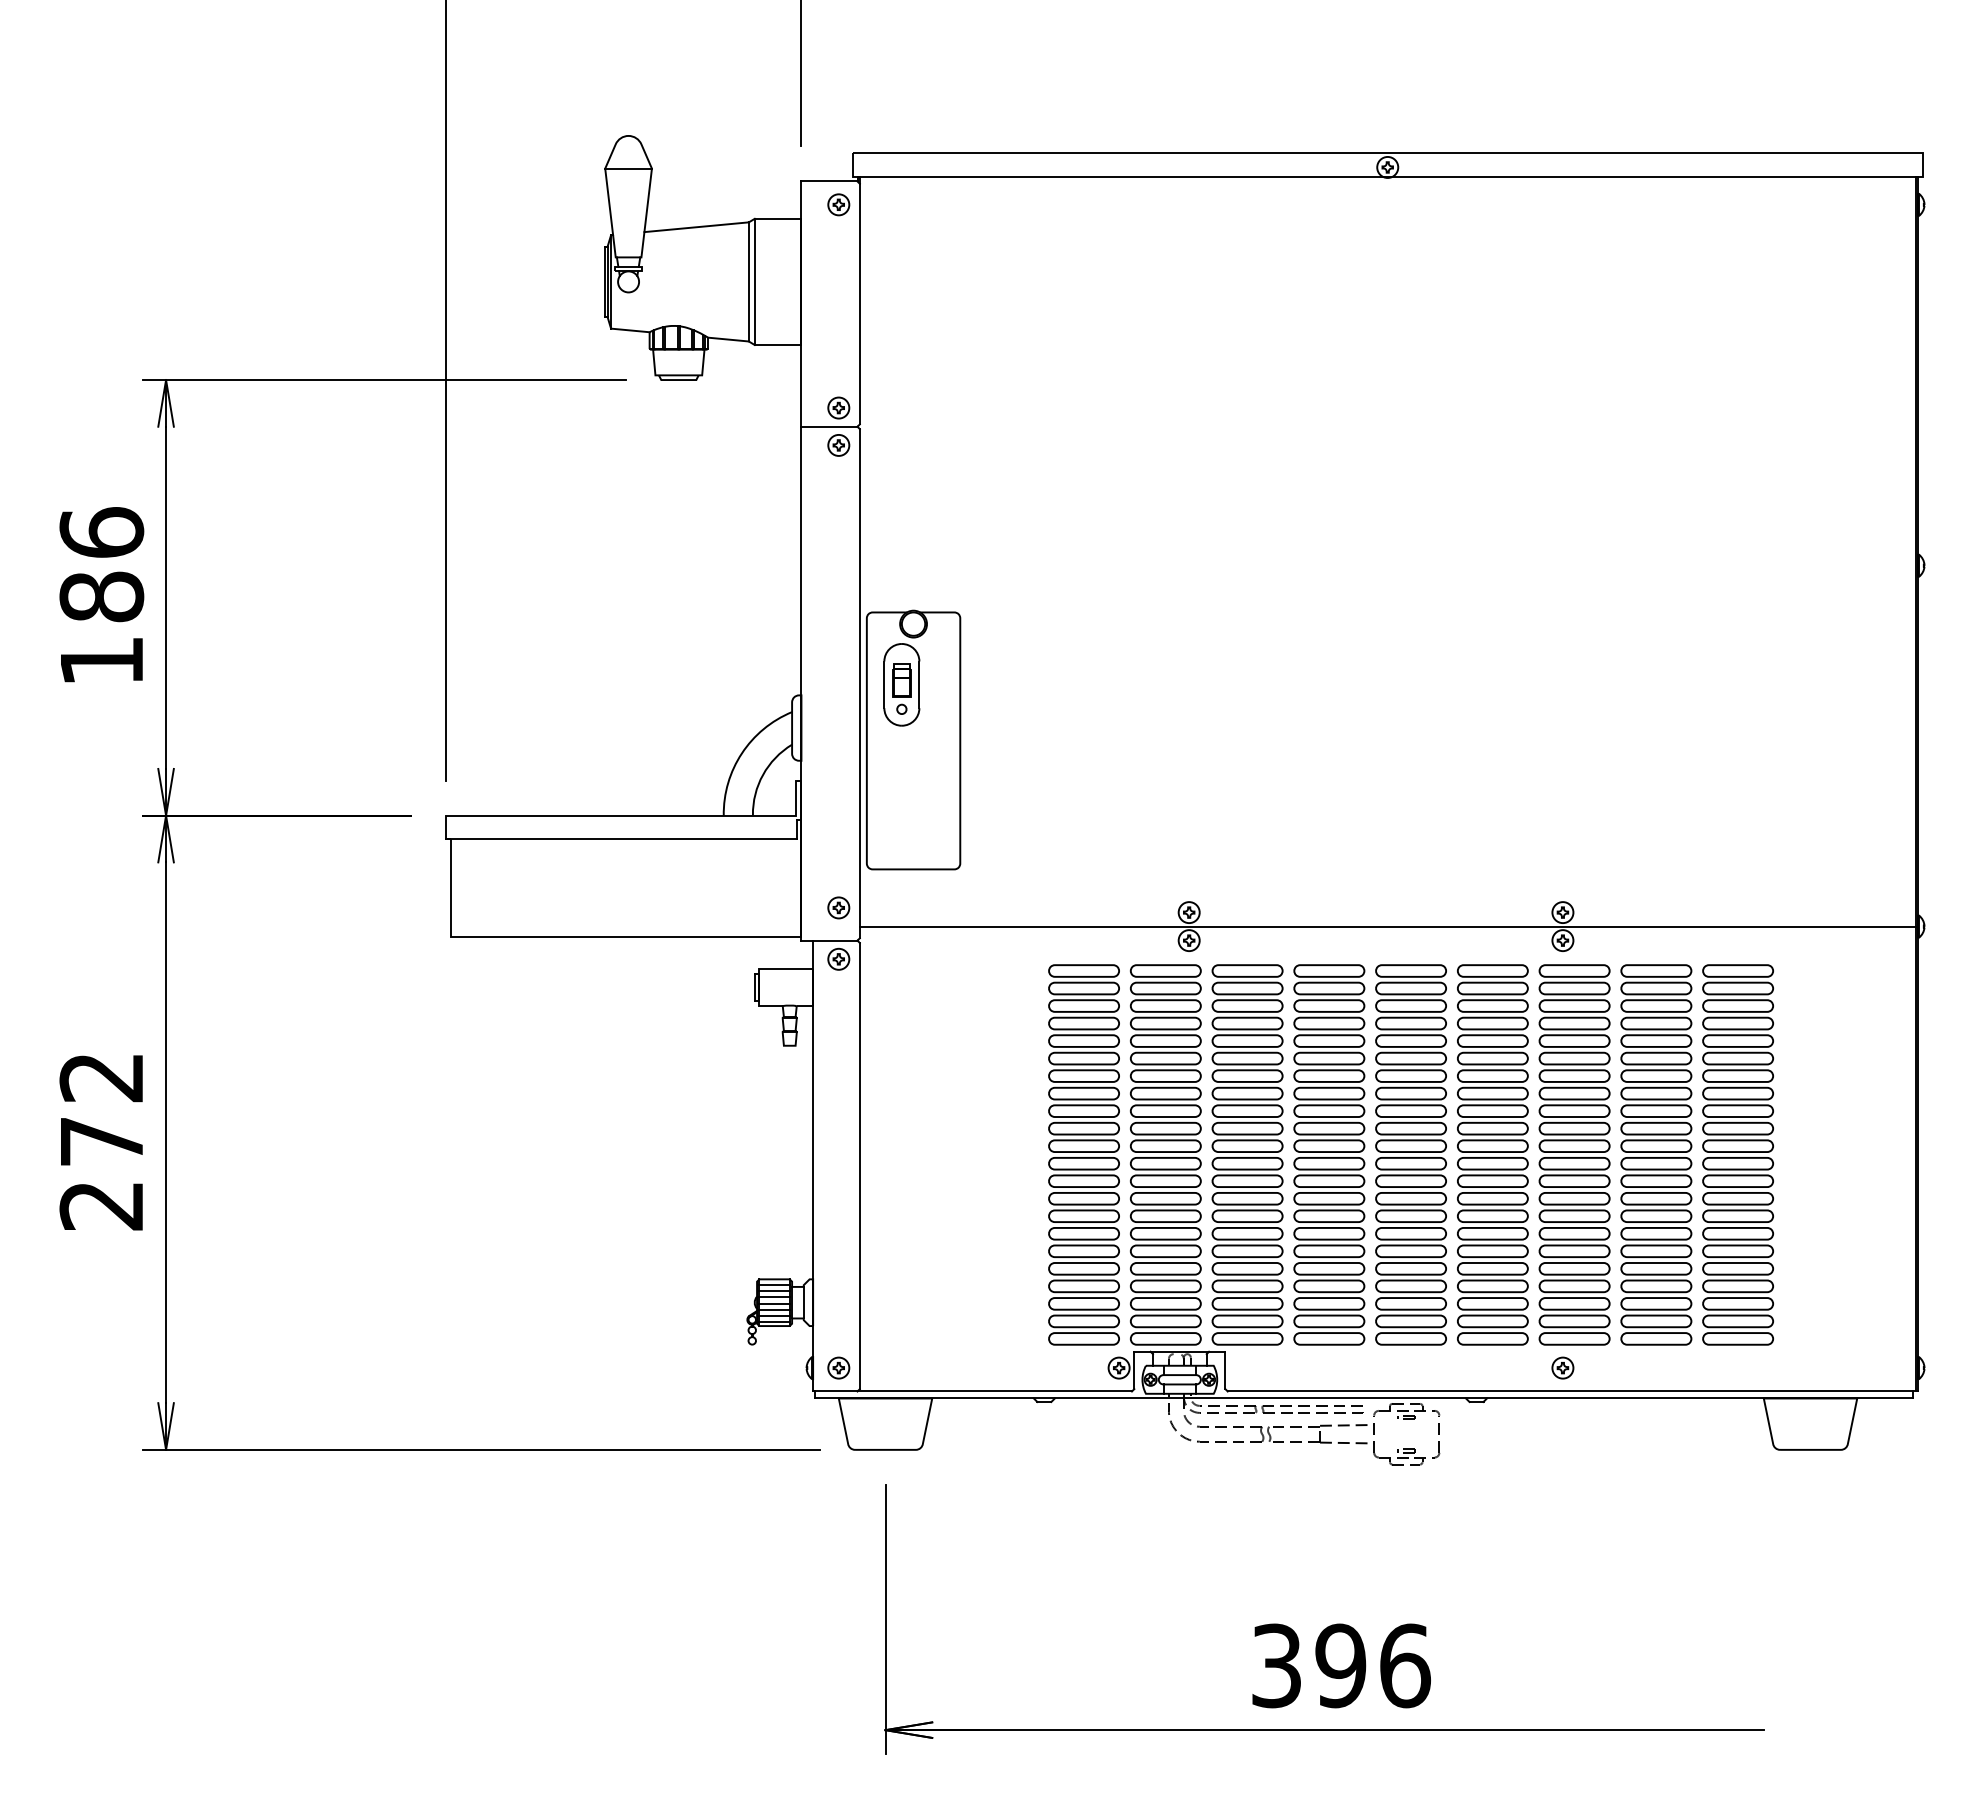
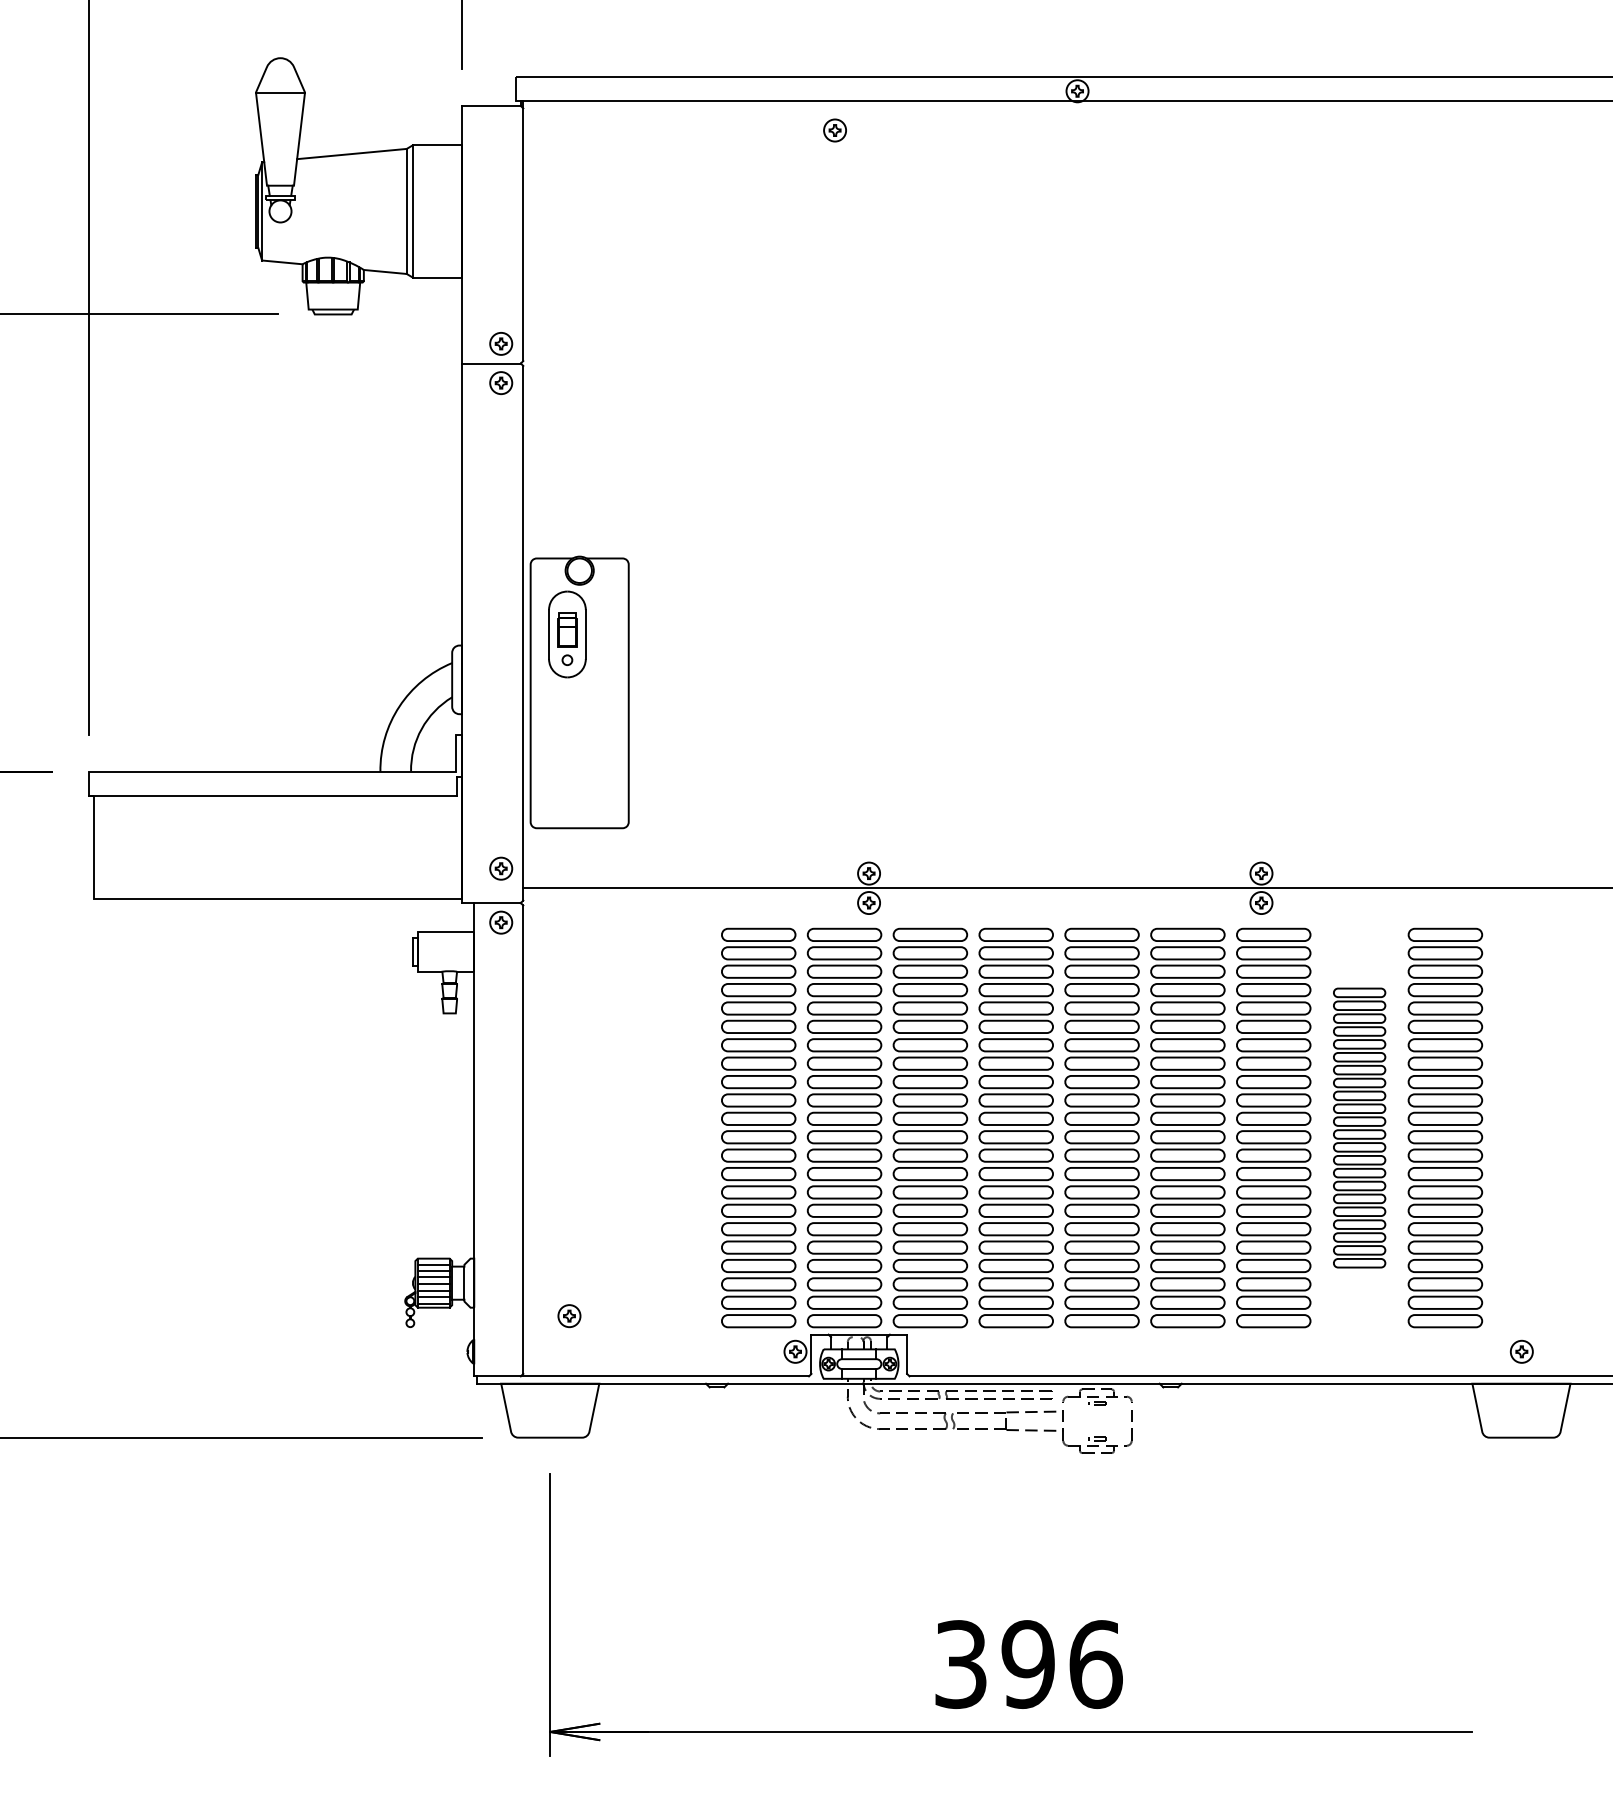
part: (838, 204) -> (834, 130), moved
part: (1656, 1154) -> (1359, 1127), size x0.7
part: (838, 1367) -> (569, 1315), moved
part: (1562, 1367) -> (1521, 1351), moved

